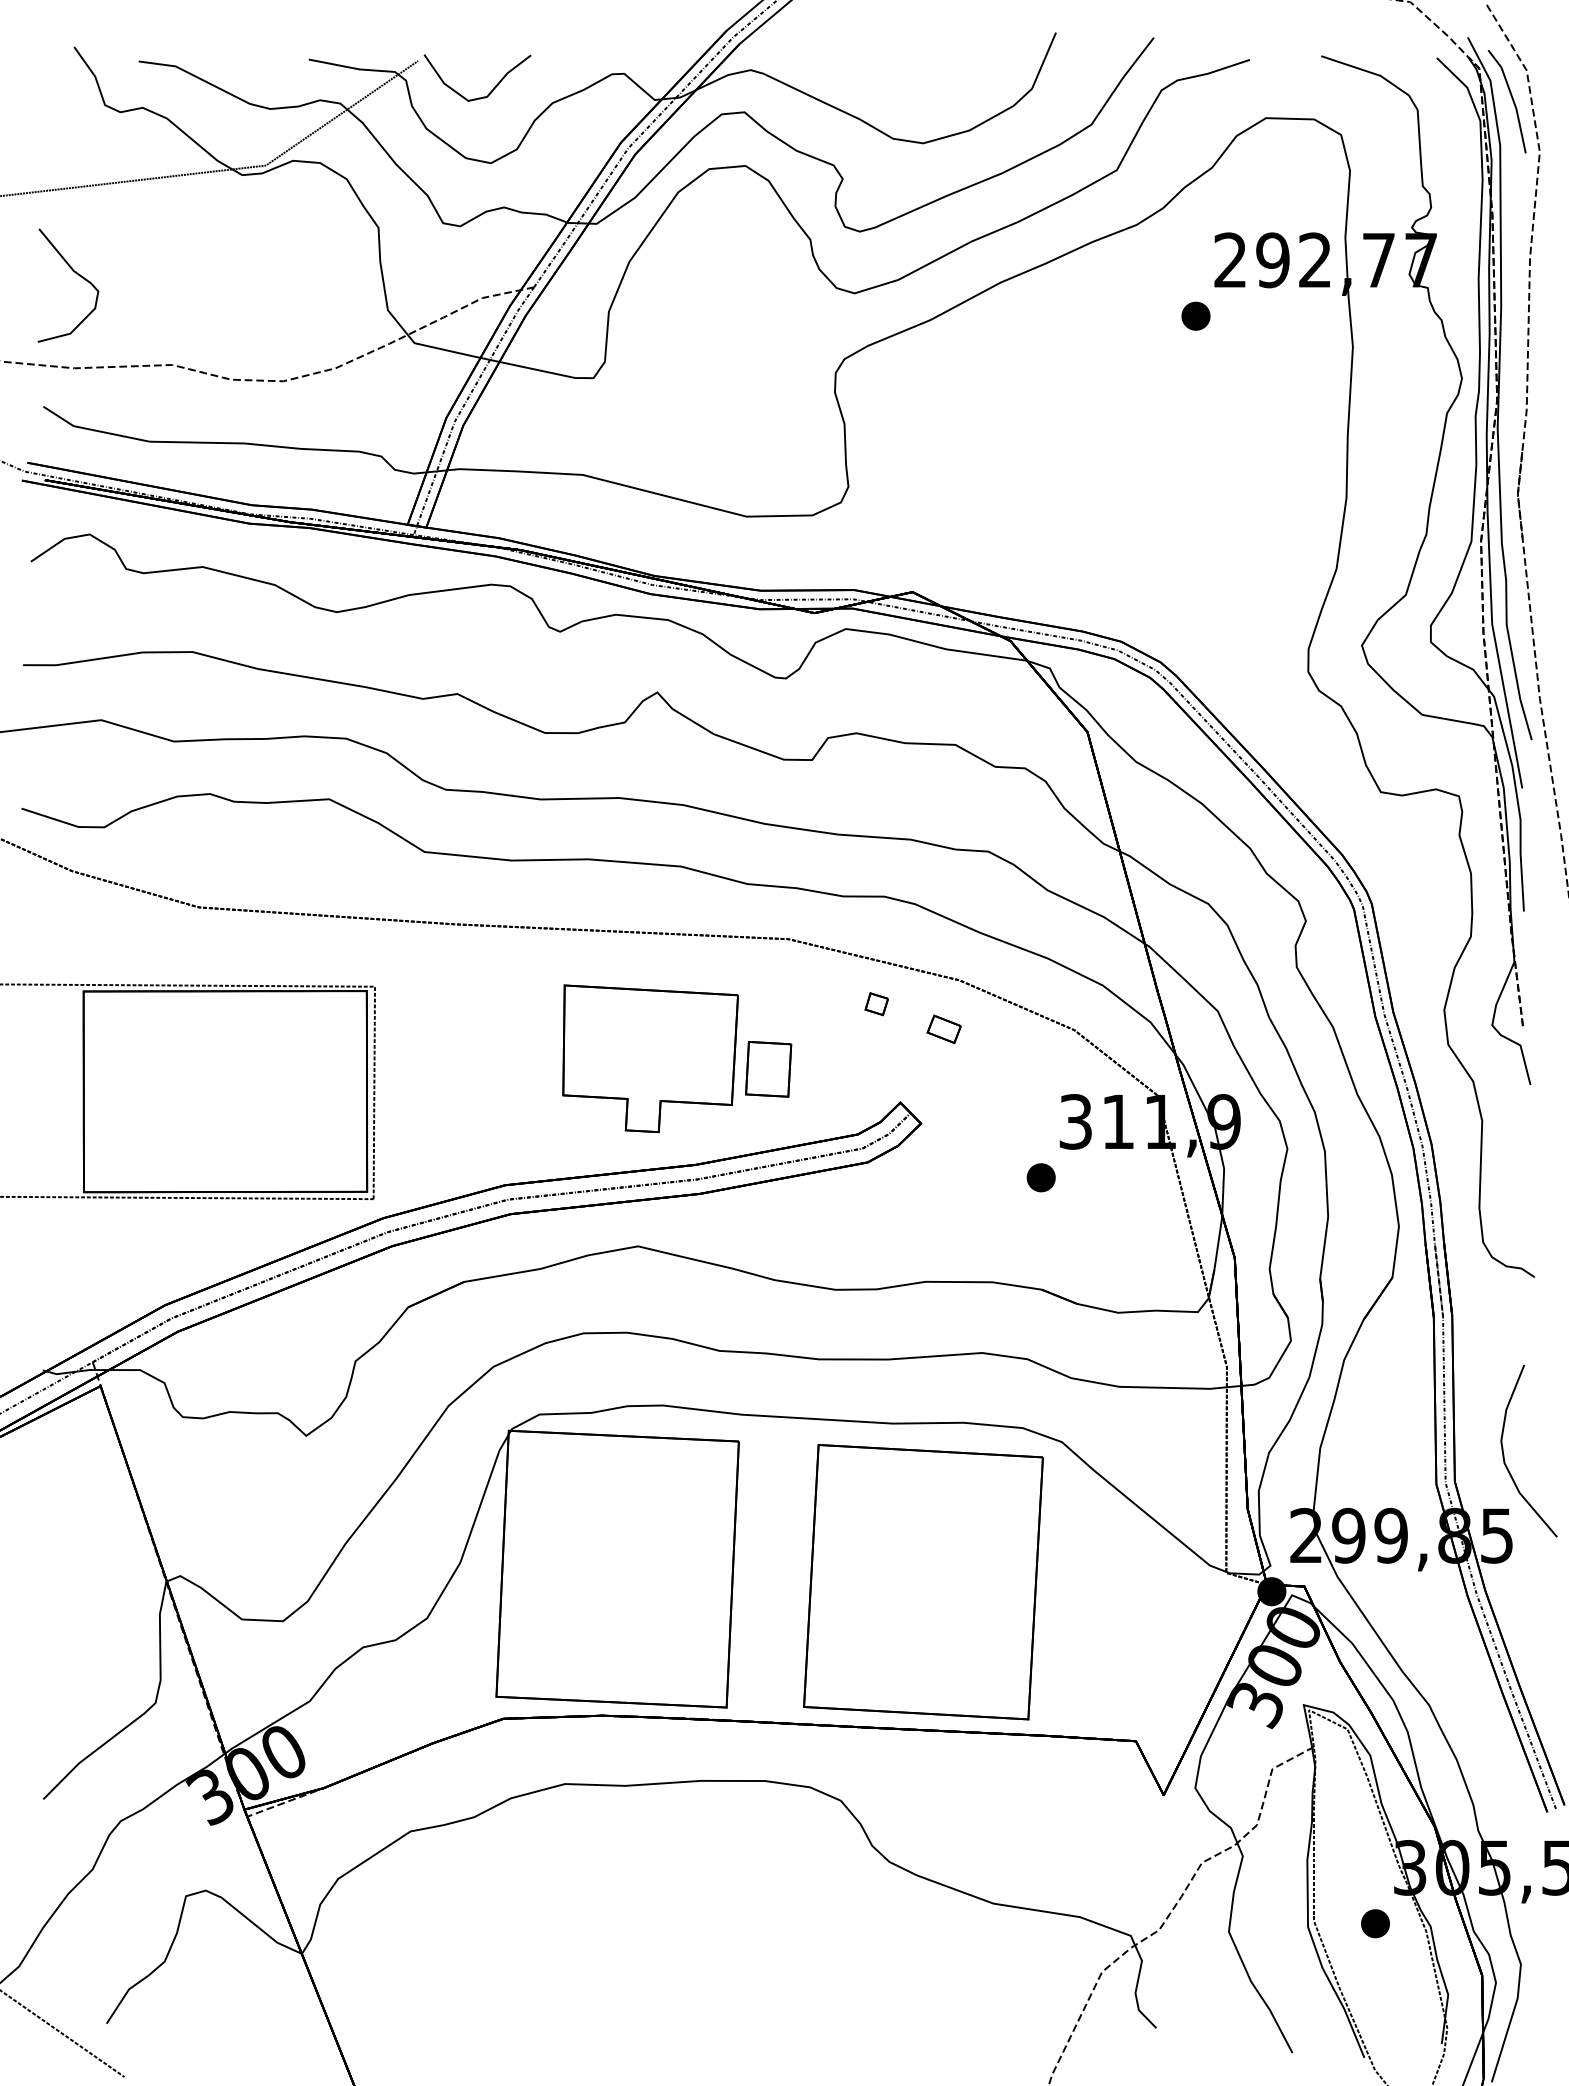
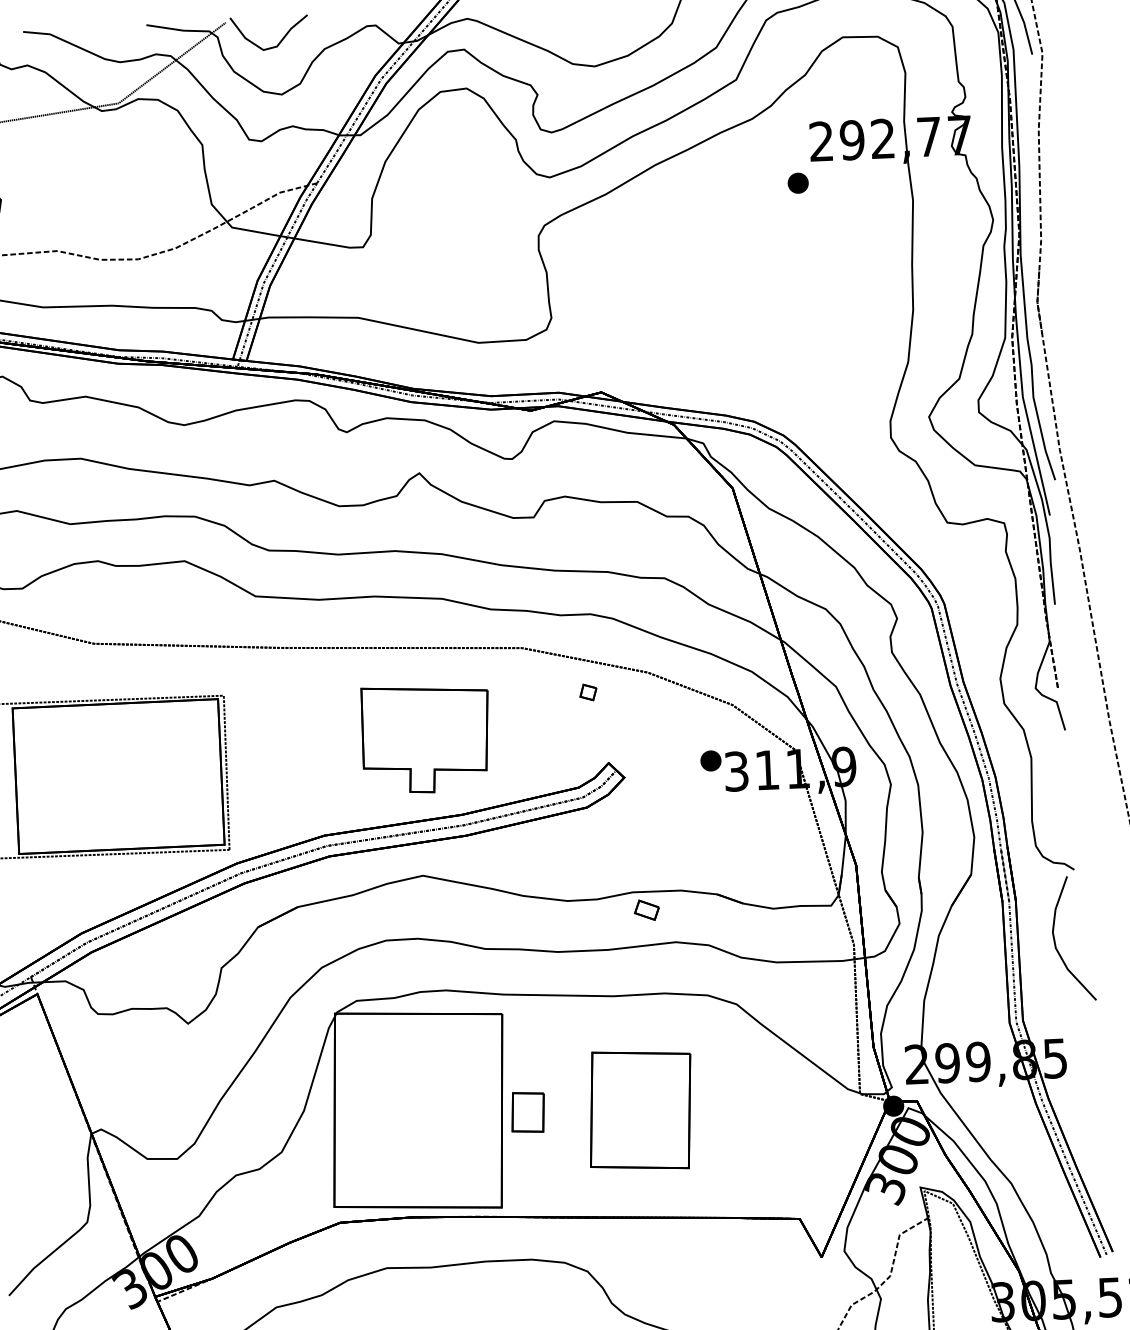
part: (943, 1029) -> (646, 910), moved
part: (768, 1069) -> (528, 1112), moved
part: (1040, 1177) -> (710, 760), moved
curve: (1504, 1454) -> (1055, 941), moved
part: (923, 1582) -> (640, 1110), size x0.6

